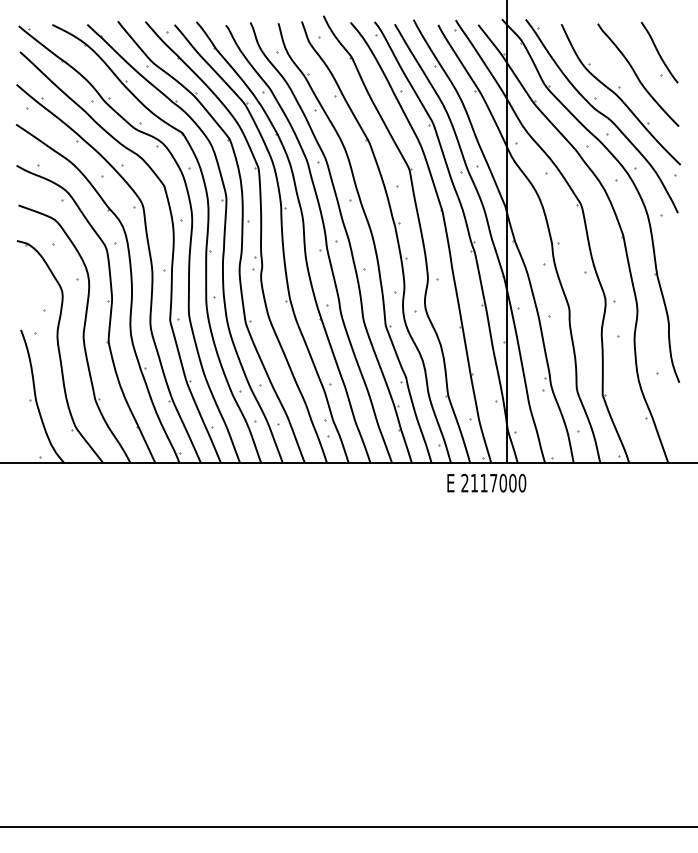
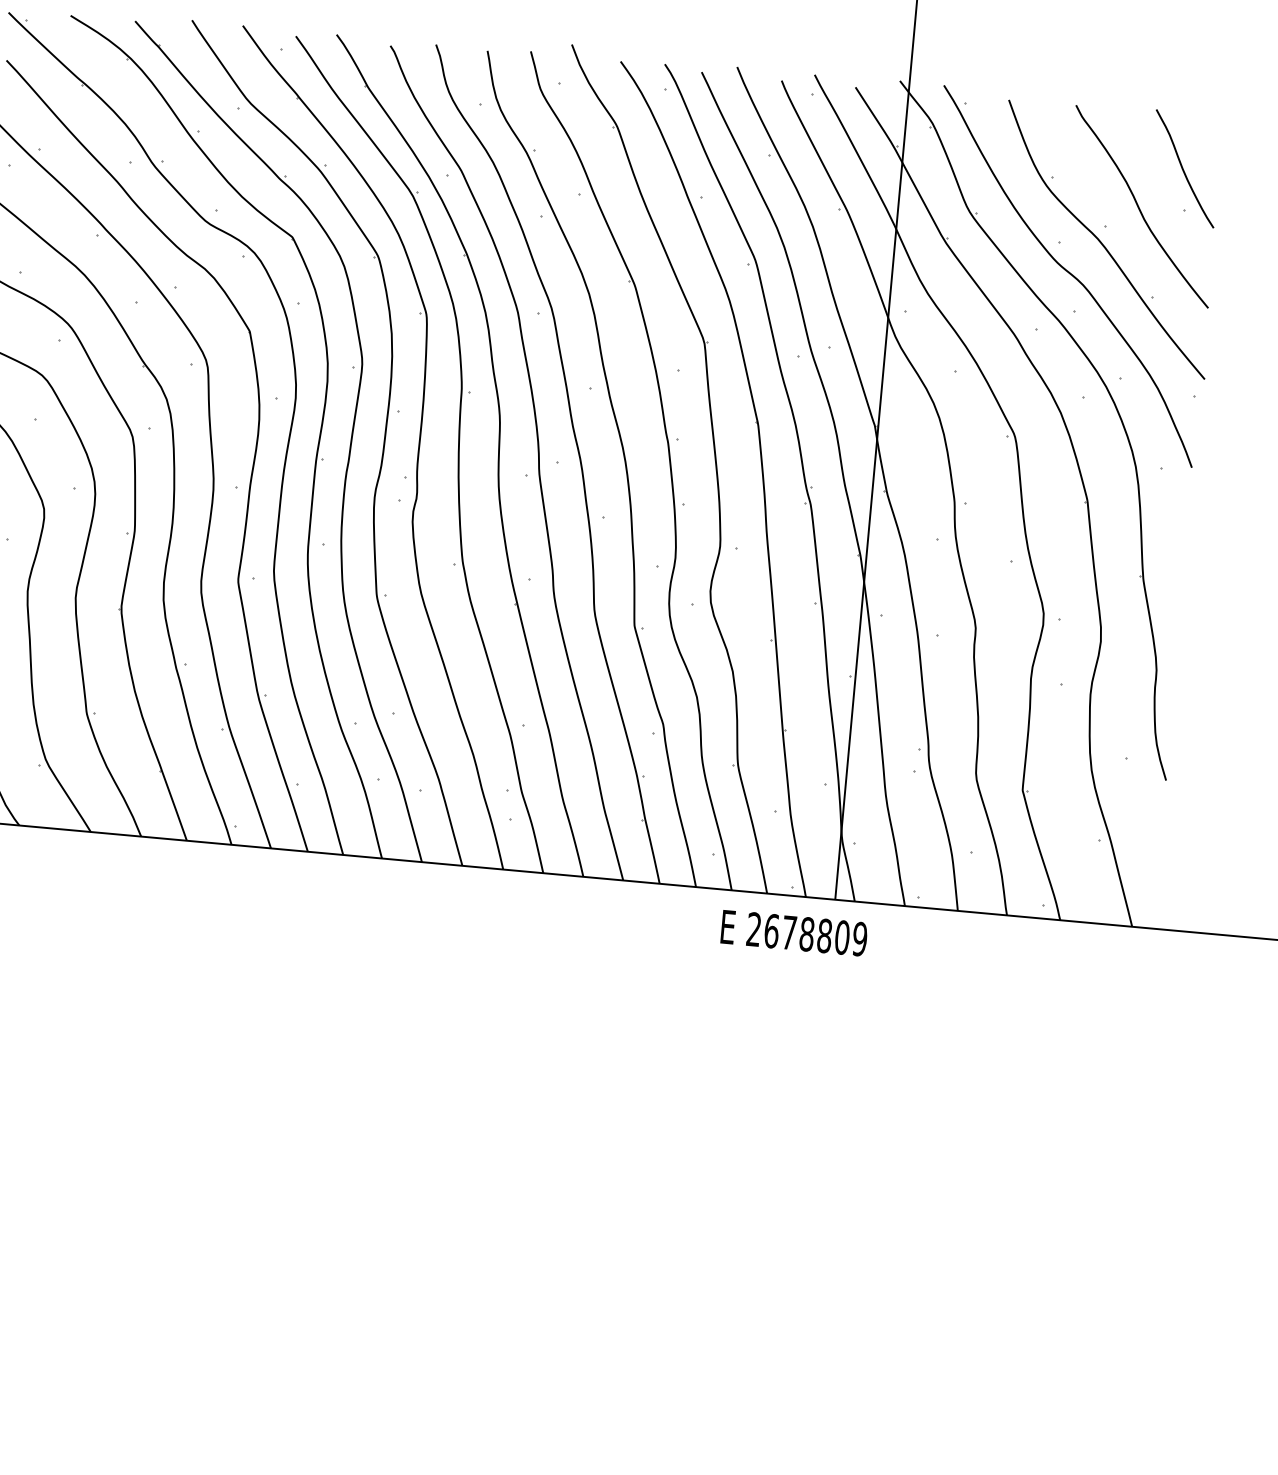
text: (498, 482) -> (815, 933), 2117000 -> 2678809

